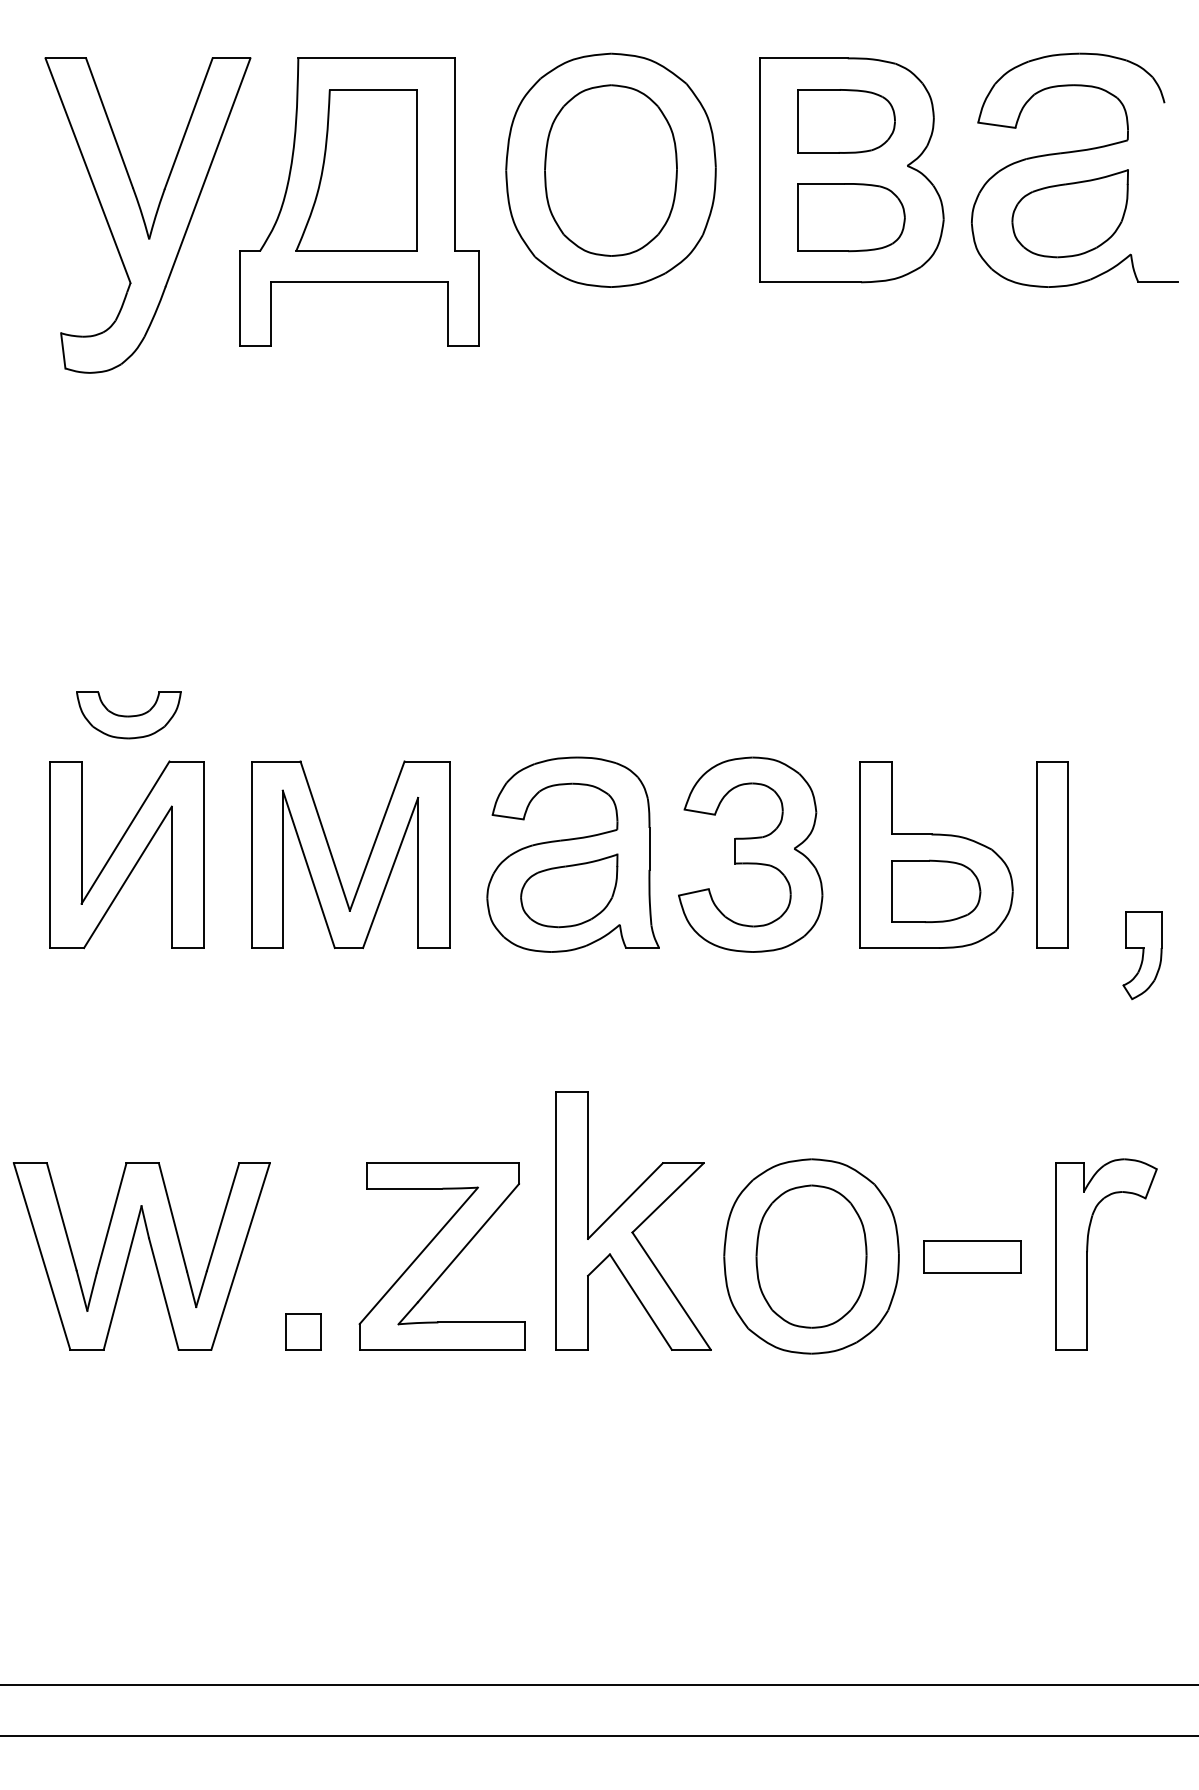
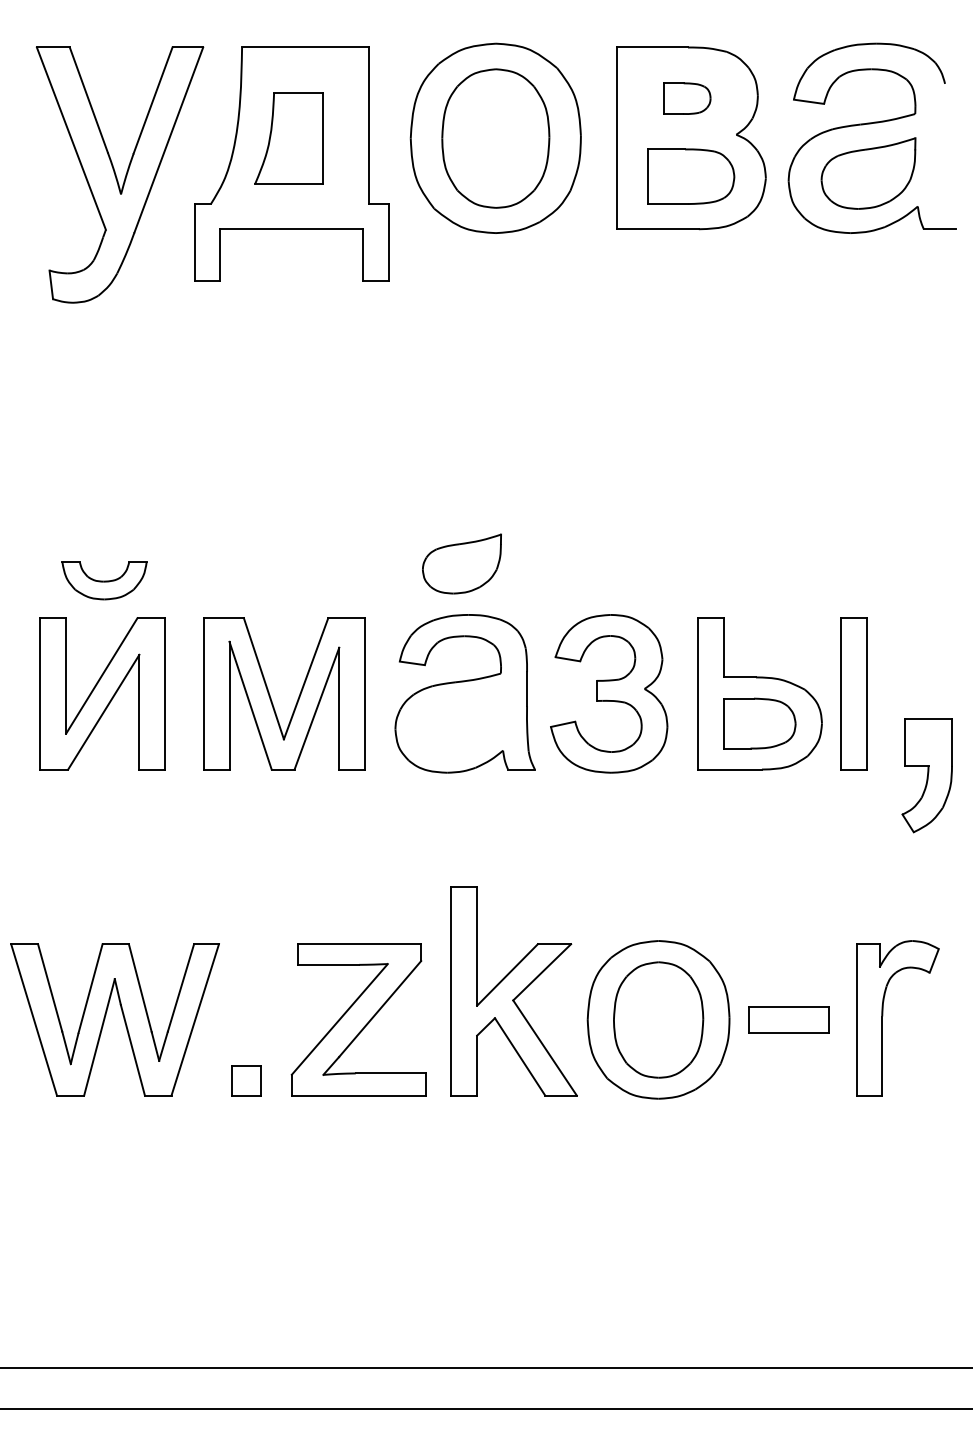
part: (846, 121) -> (686, 98), size x0.6
part: (356, 170) -> (289, 138), size x0.7
part: (569, 890) -> (462, 563), moved
part: (1142, 955) -> (927, 775), size x1.6

